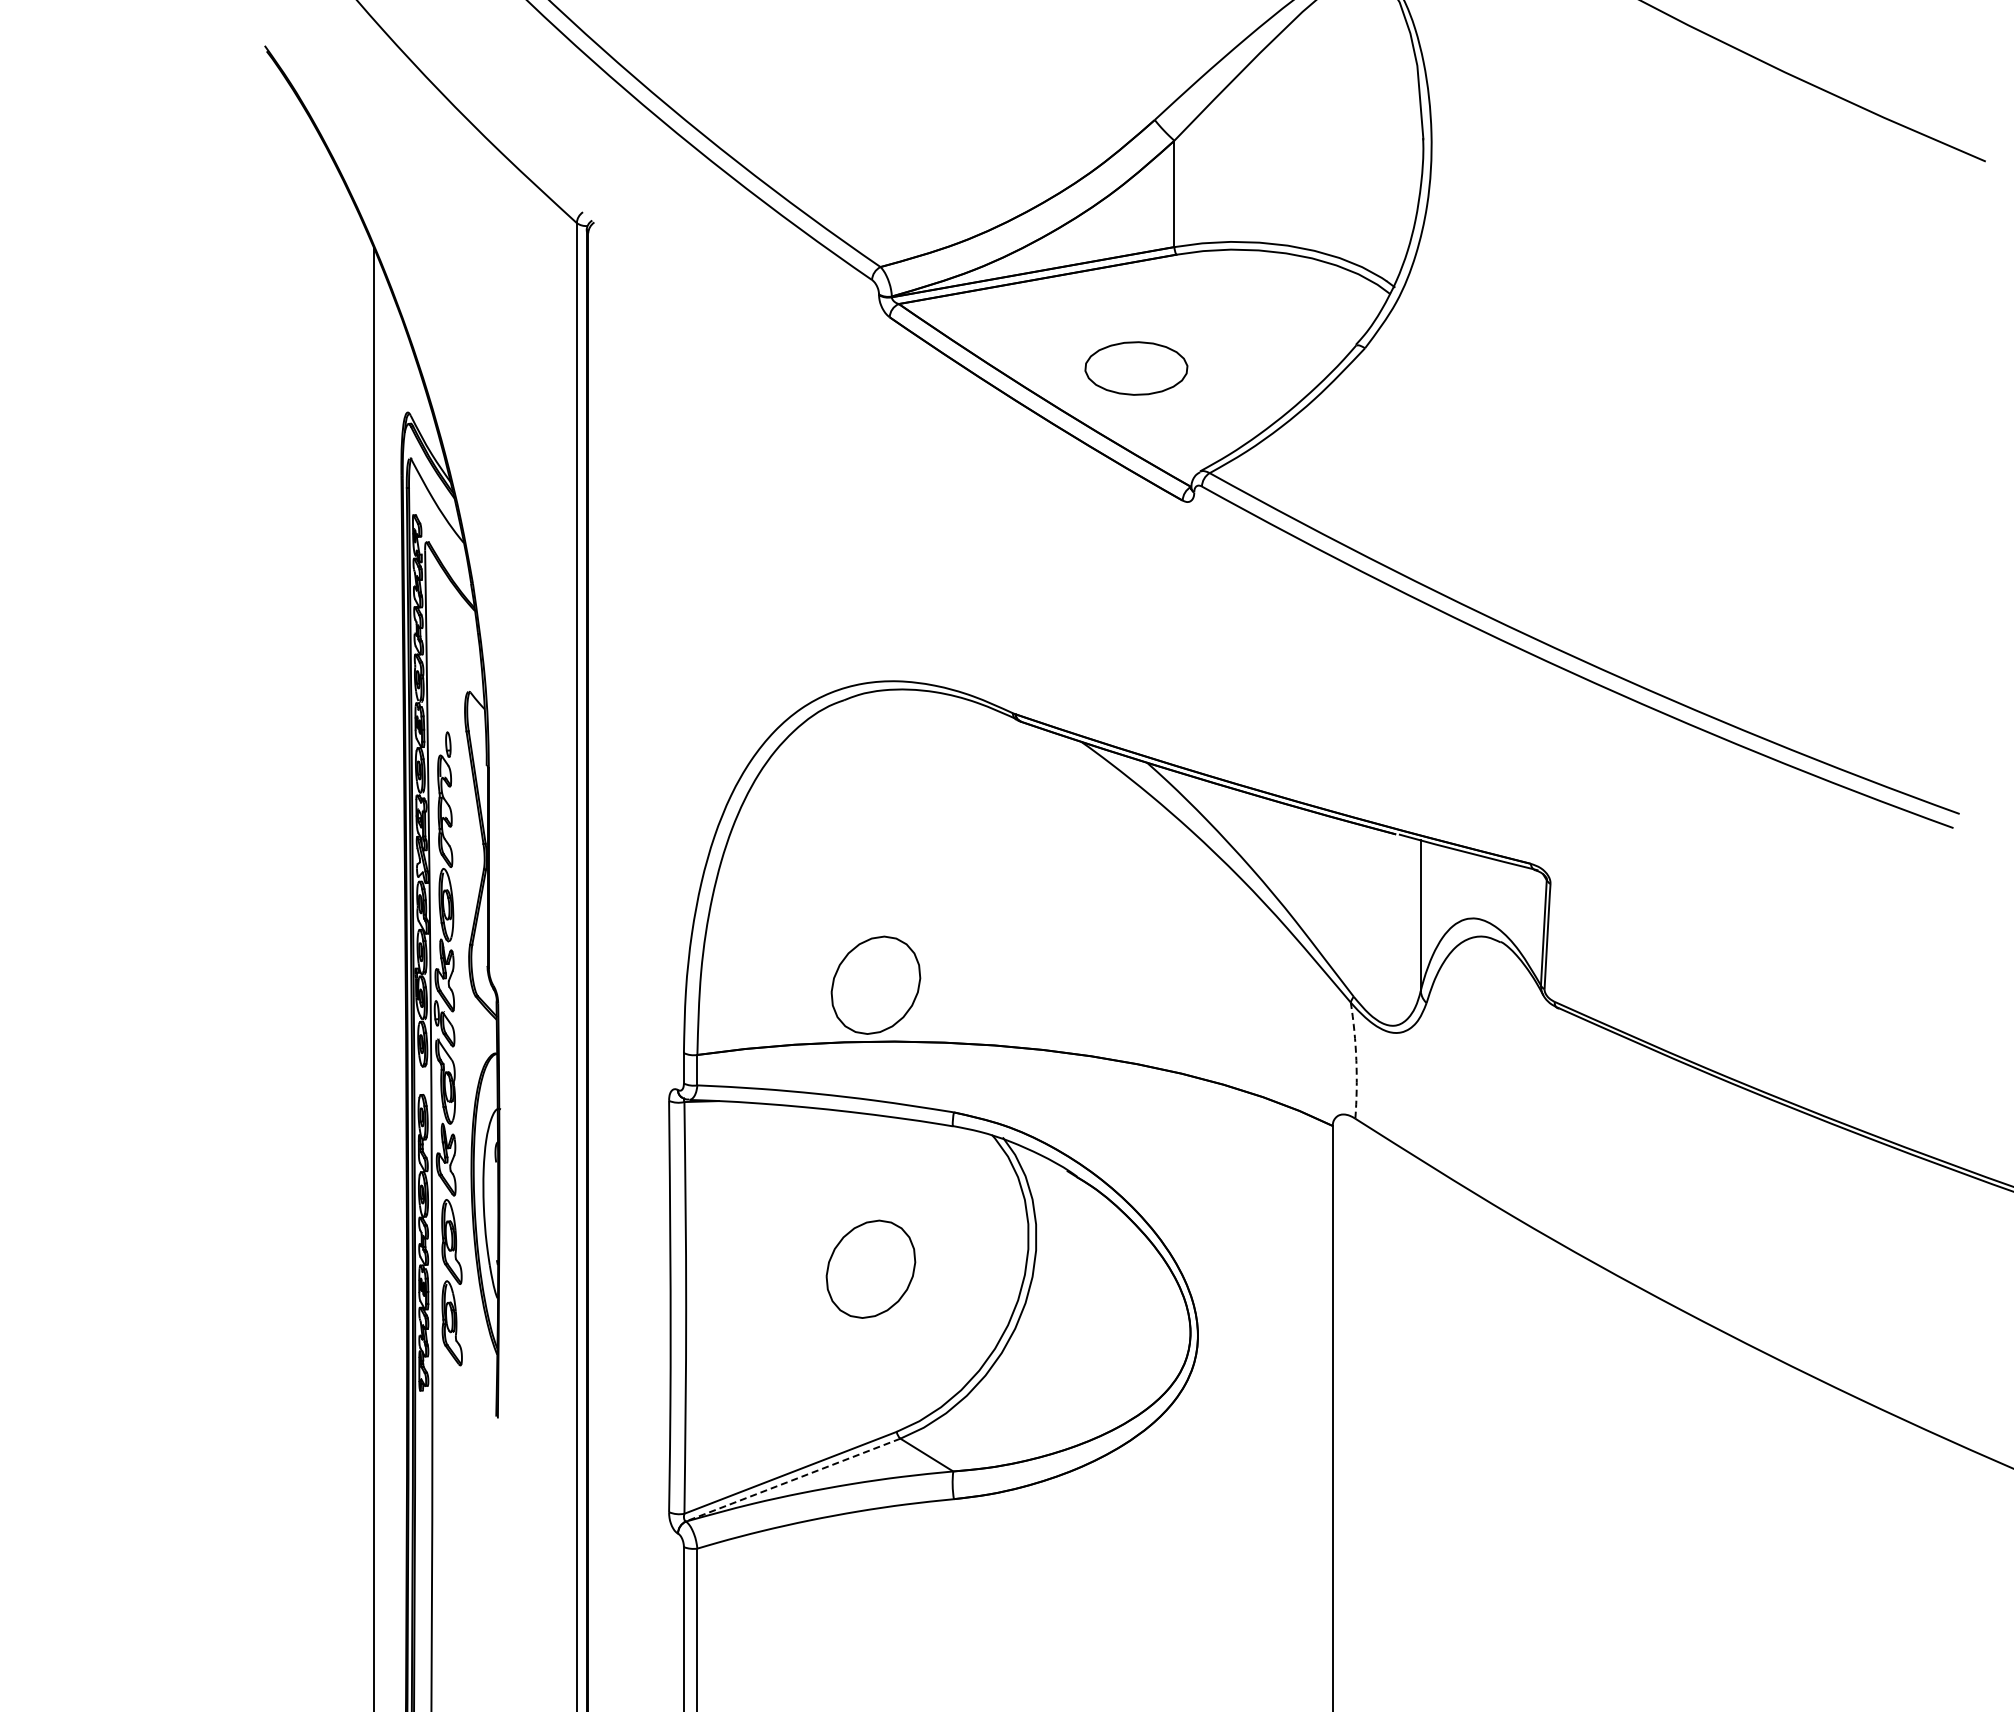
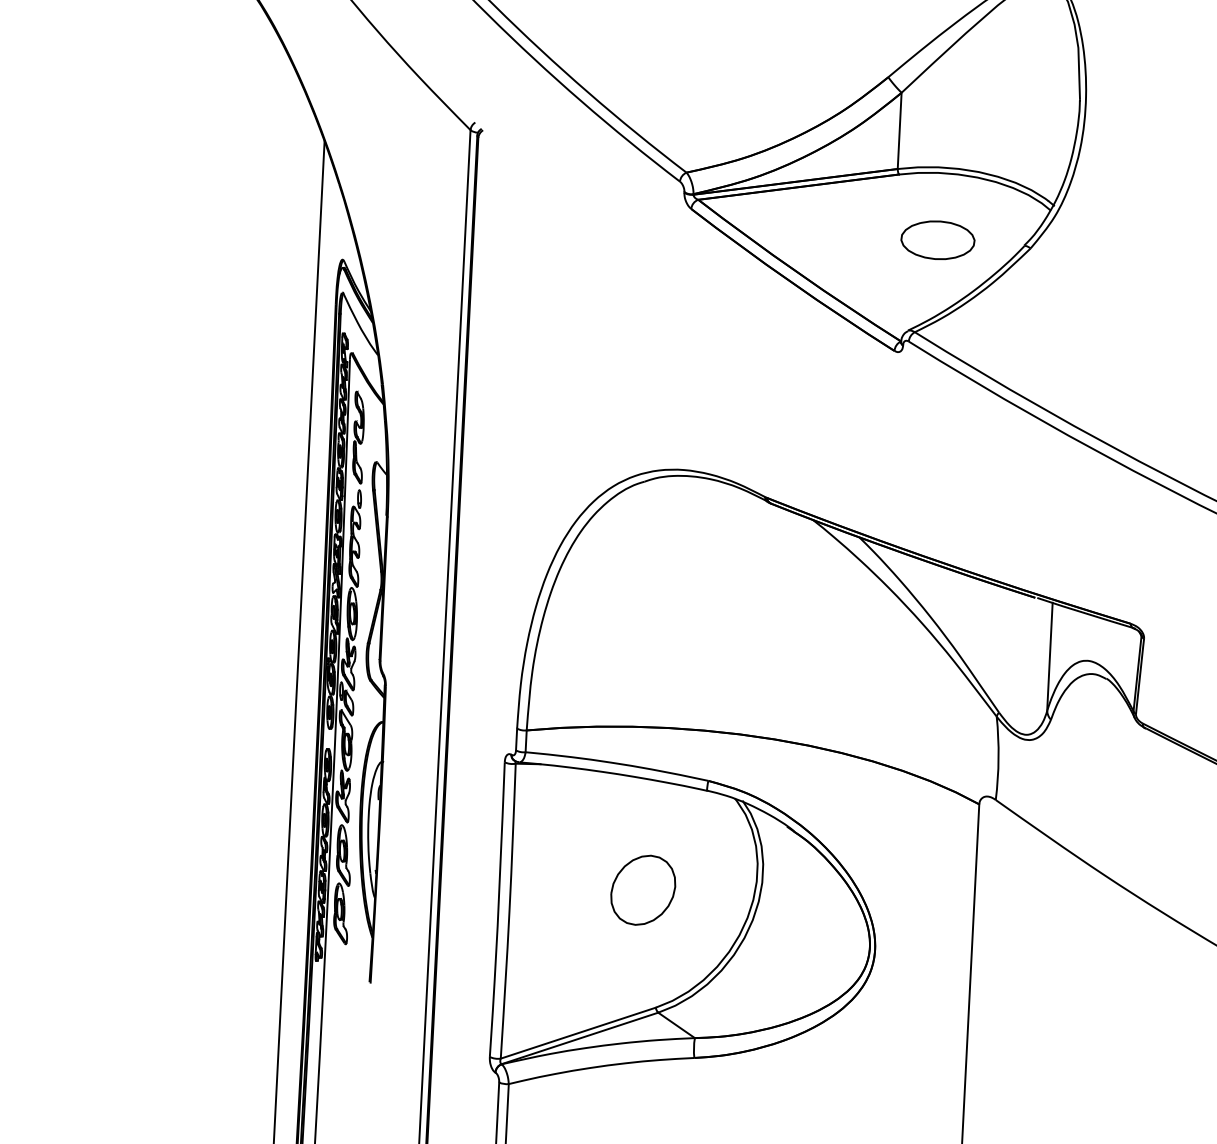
part: (1136, 368) -> (938, 240), moved
part: (442, 658) -> (358, 437), added
part: (875, 984) -> (656, 686), removed
arc: (1356, 1060) -> (998, 758), dashed -> solid
line: (793, 1480) -> (580, 1038), dashed -> solid

